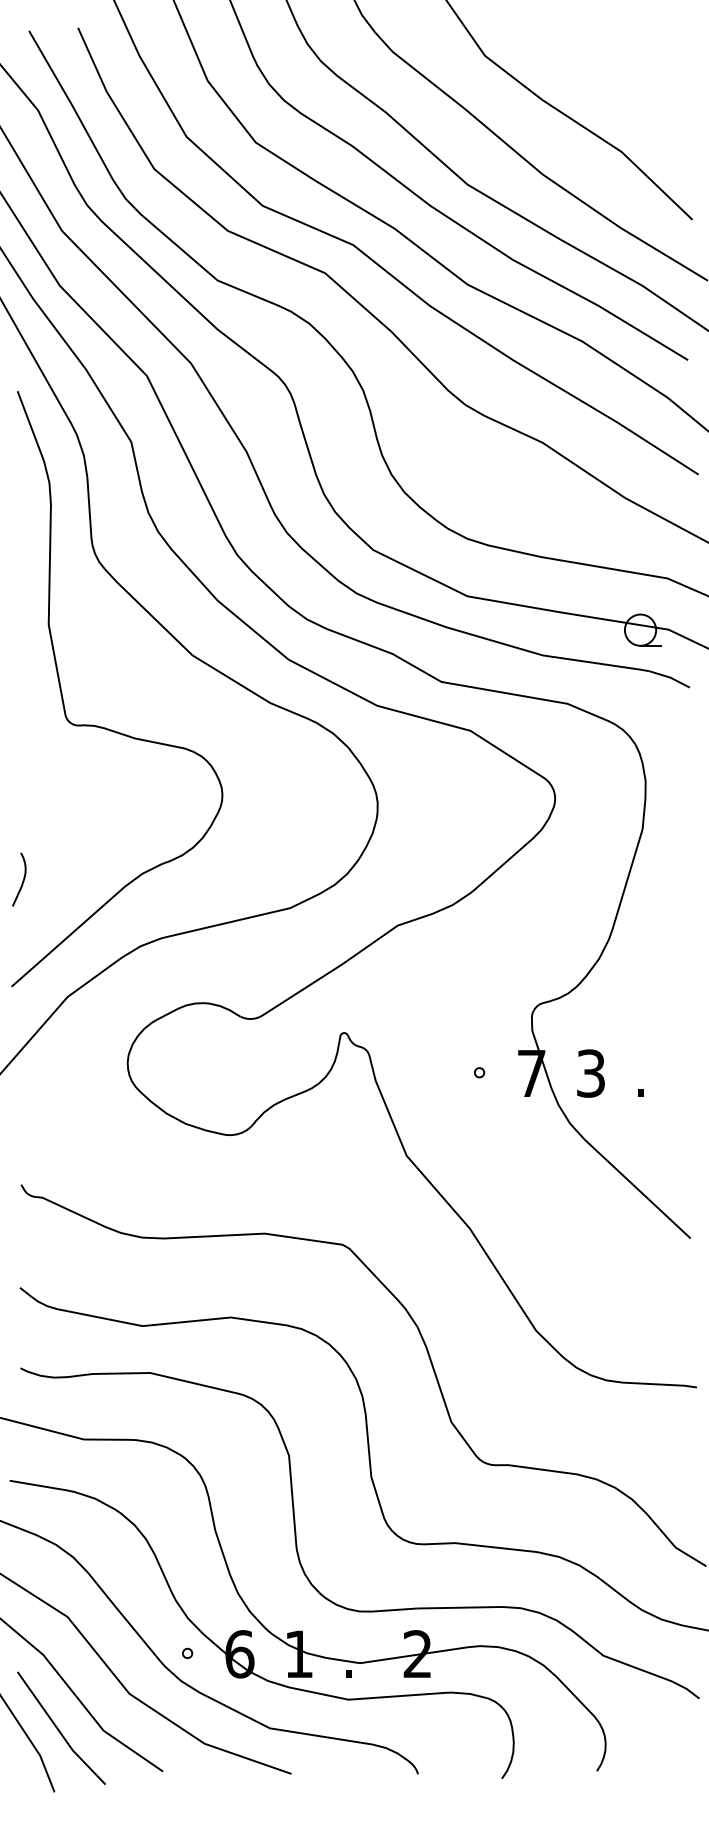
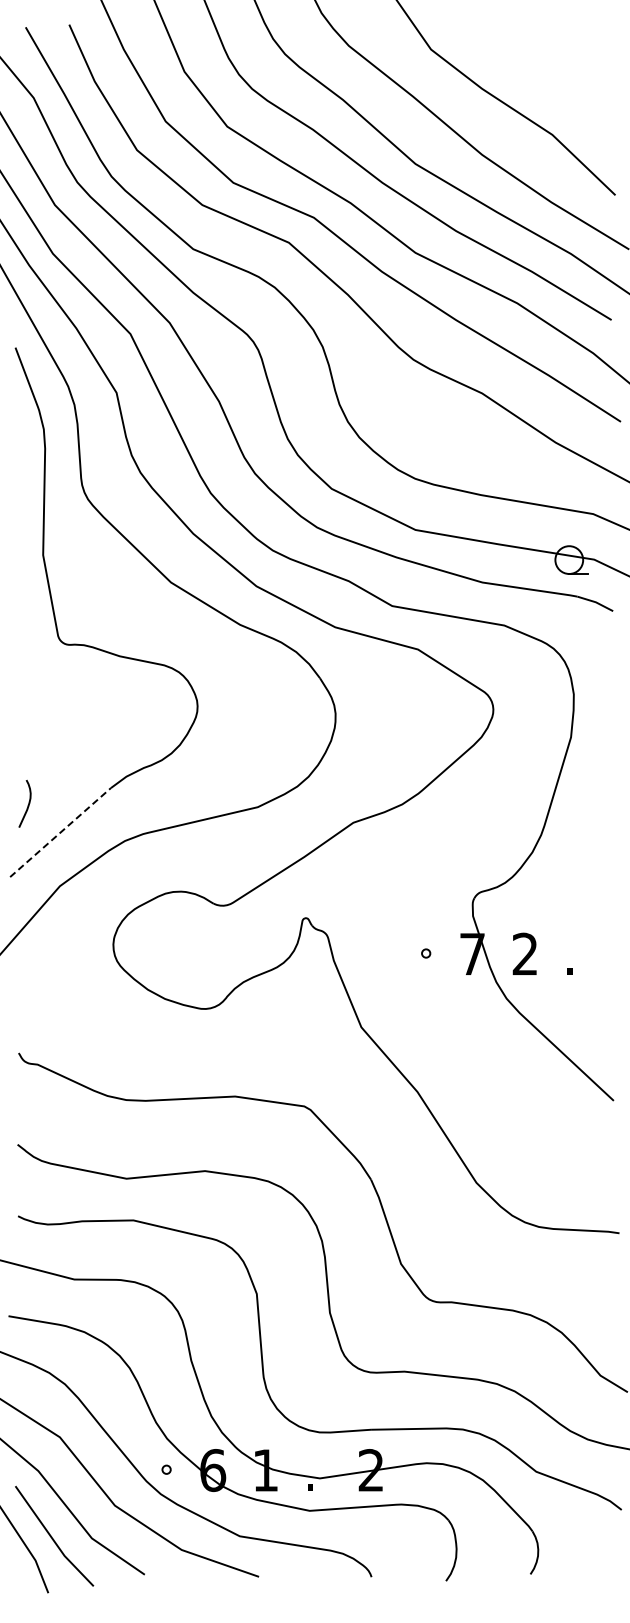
curve: (22, 881) -> (27, 805), moved
line: (68, 936) -> (60, 832), solid -> dashed
text: (590, 1072) -> (524, 953), 3 -> 2

